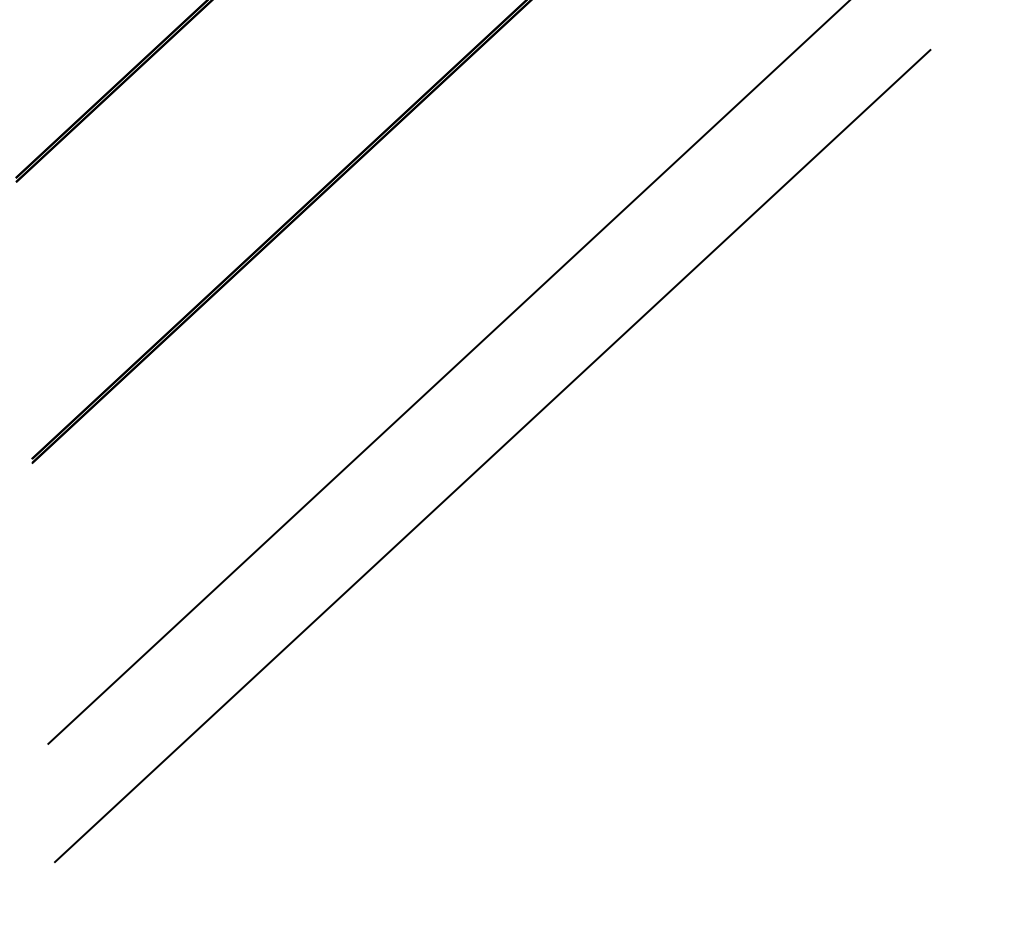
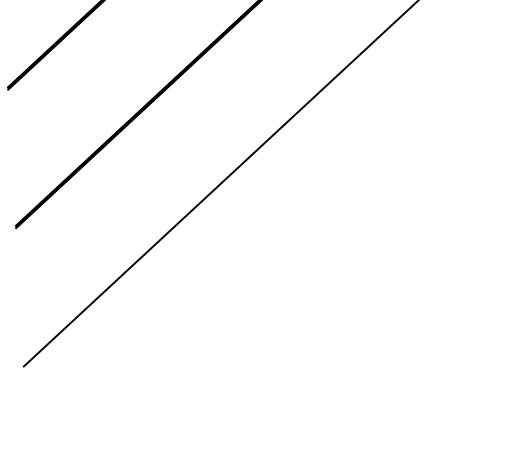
line: (492, 455) -> (242, 224), removed

